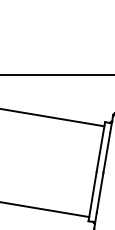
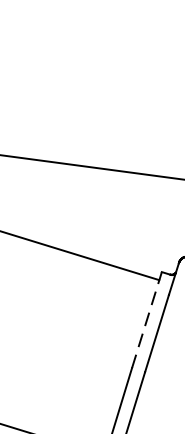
line: (100, 146) -> (146, 319), solid -> dashed

